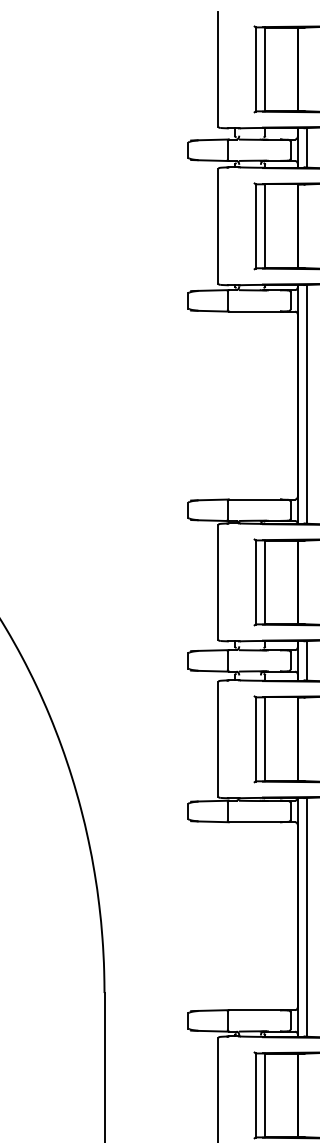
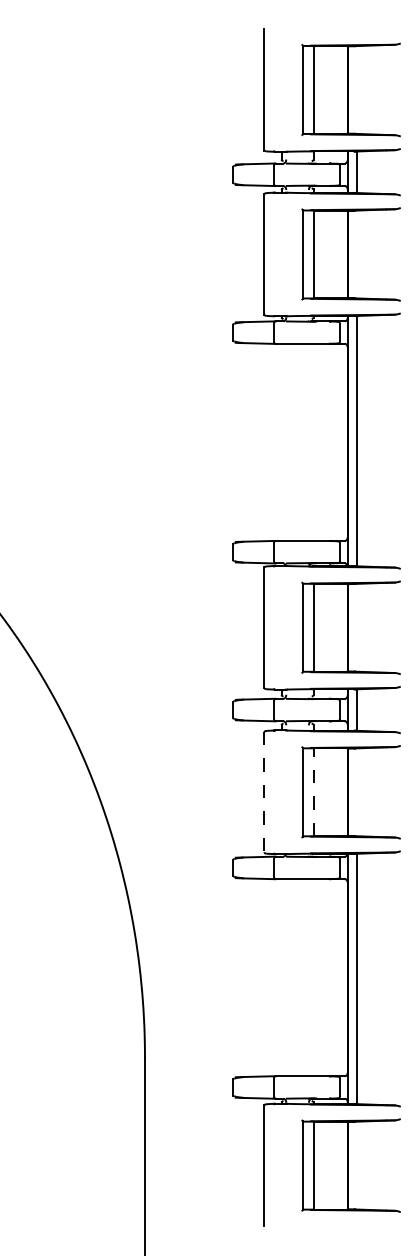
line: (218, 739) -> (264, 792), solid -> dashed
line: (265, 739) -> (313, 792), solid -> dashed

